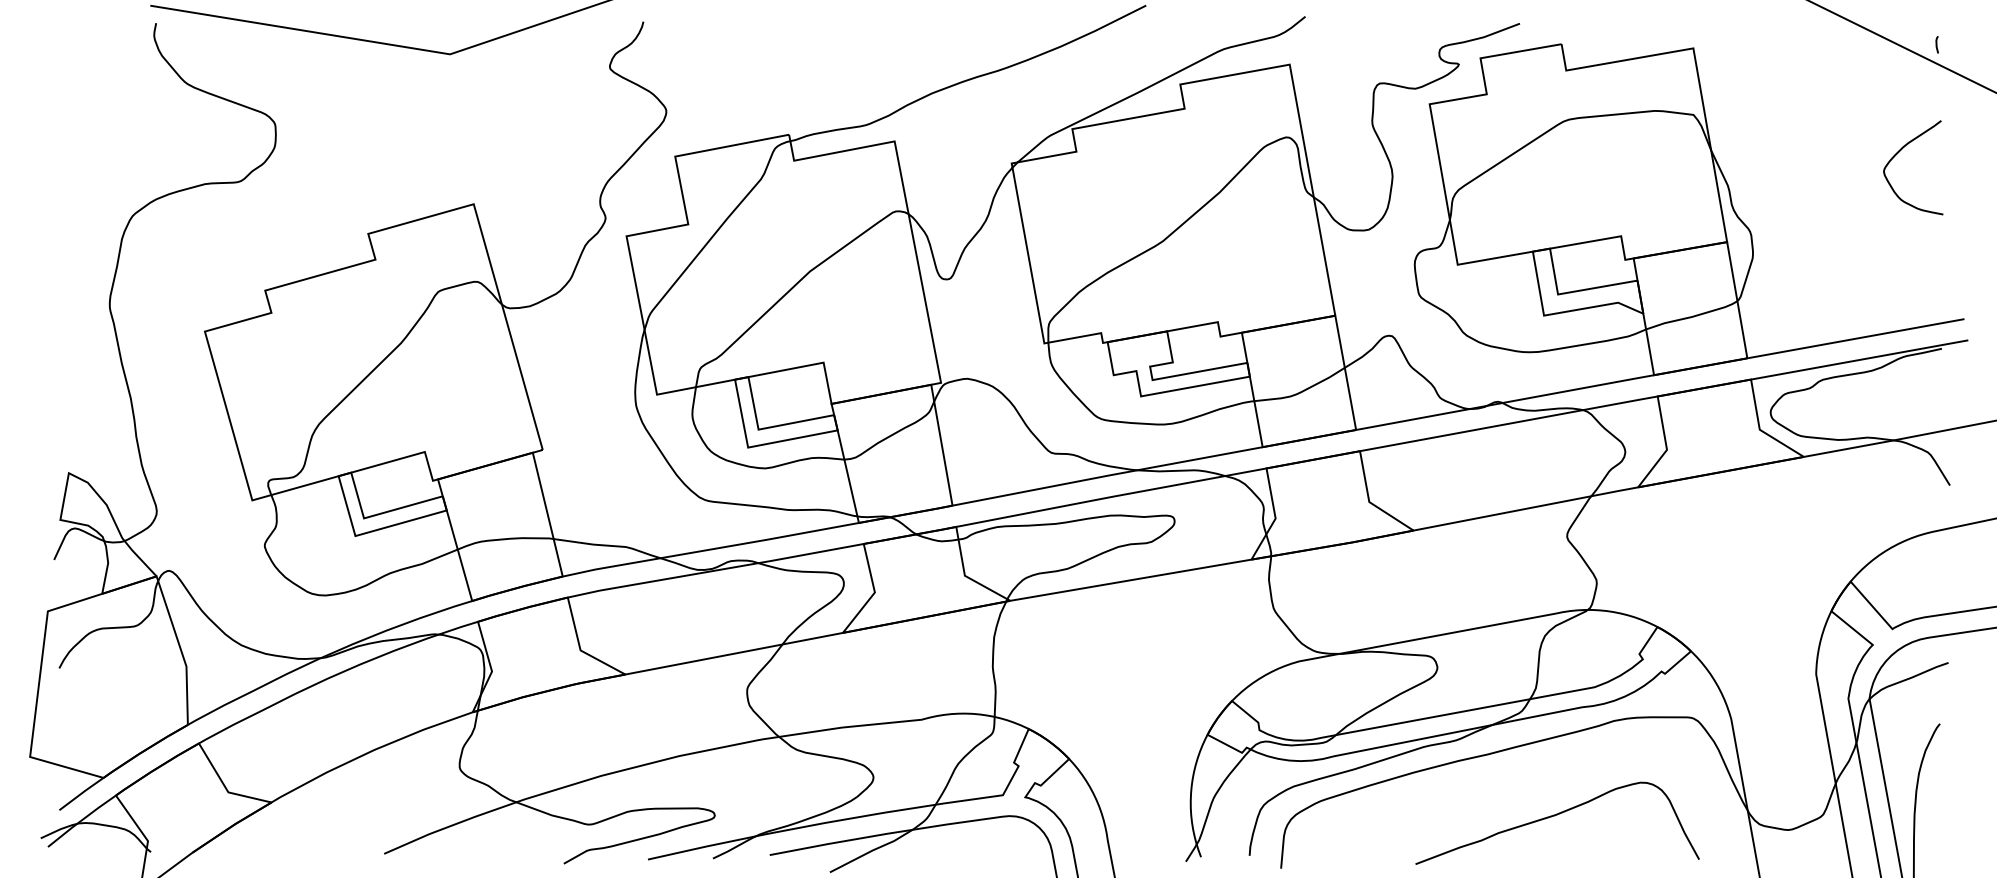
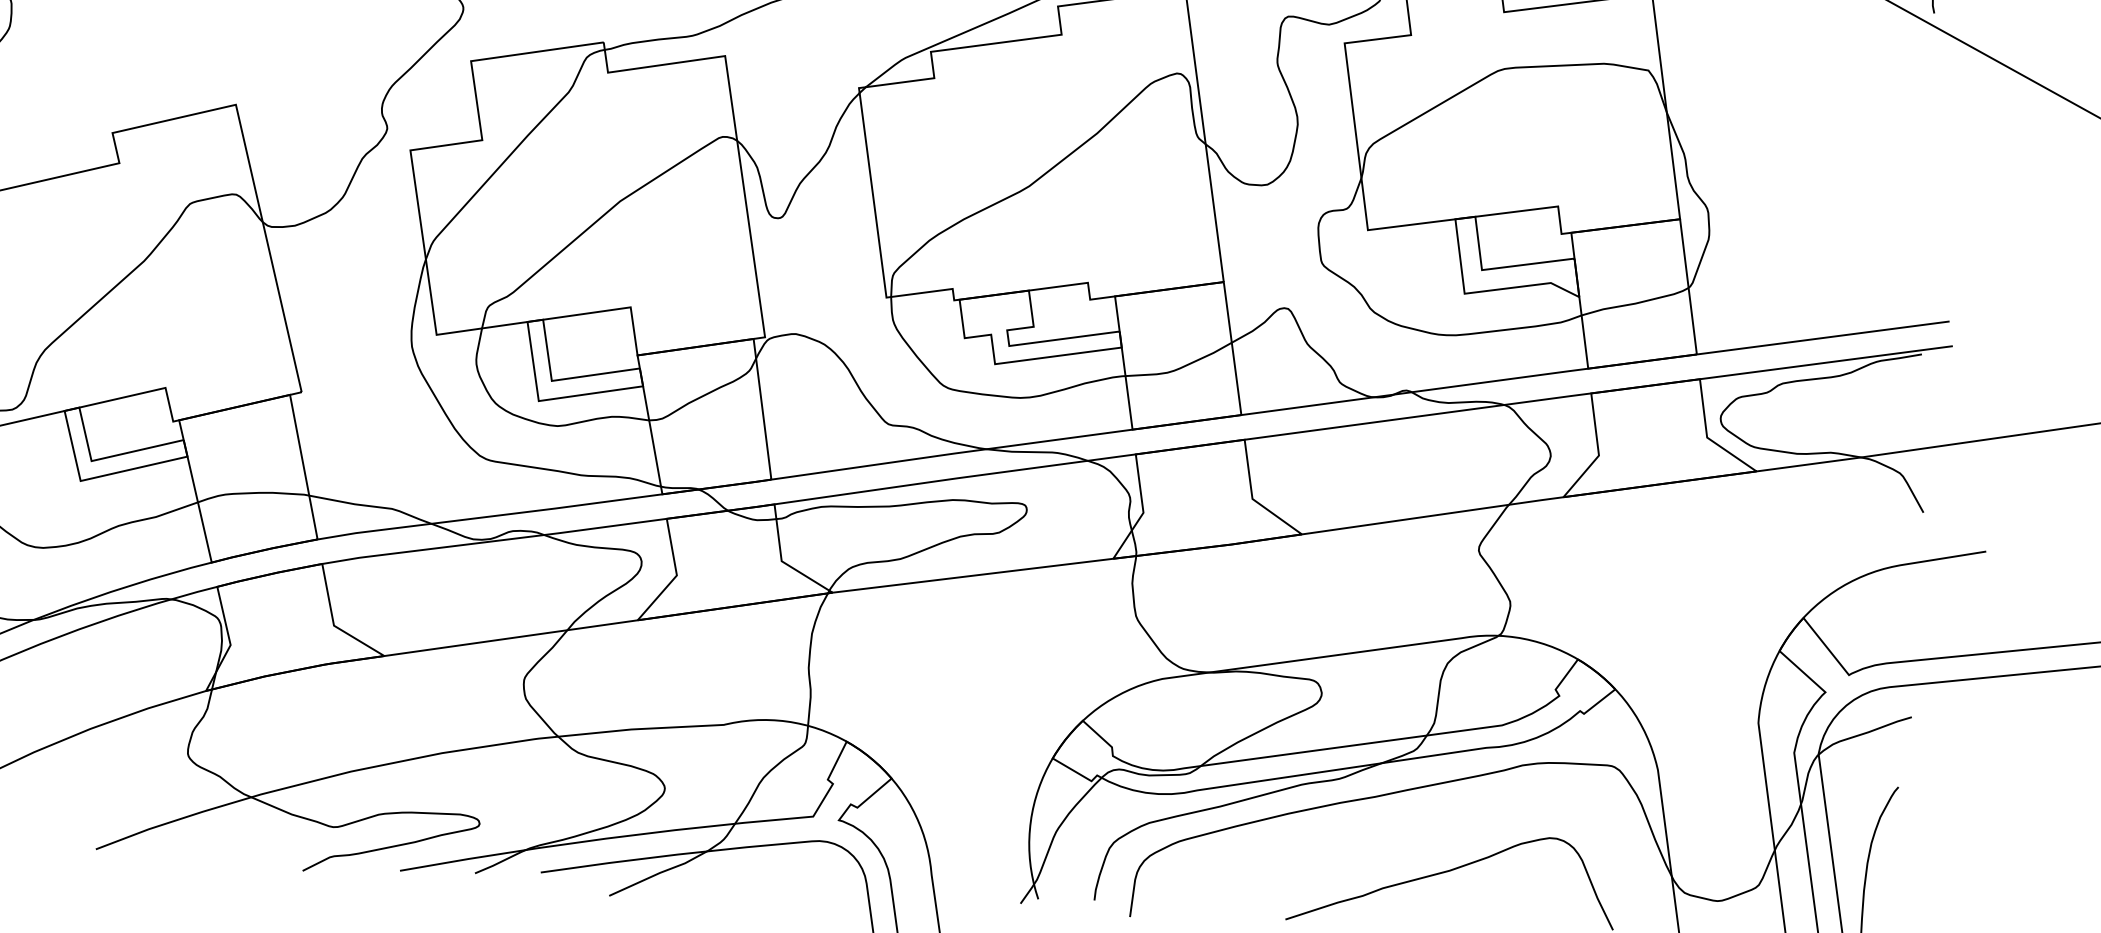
curve: (1899, 152) -> (1884, 125), removed

